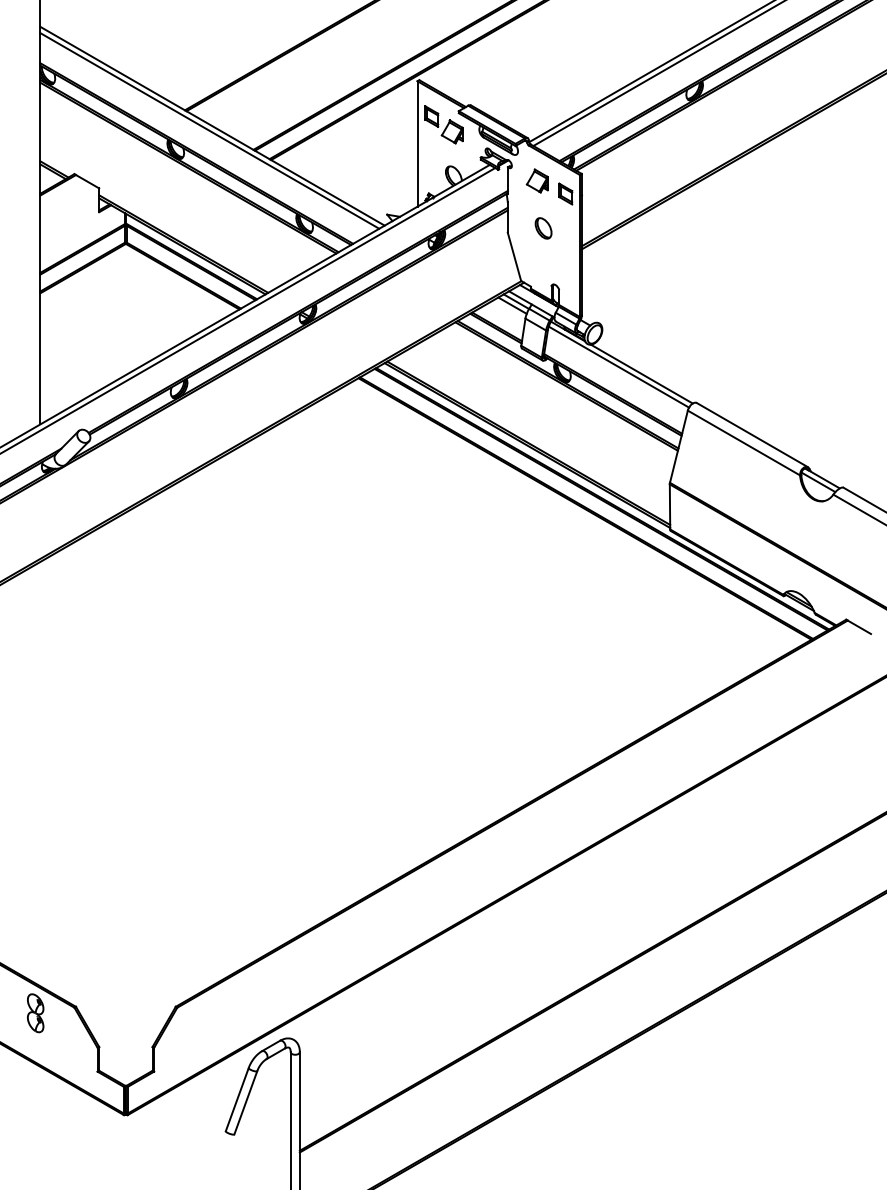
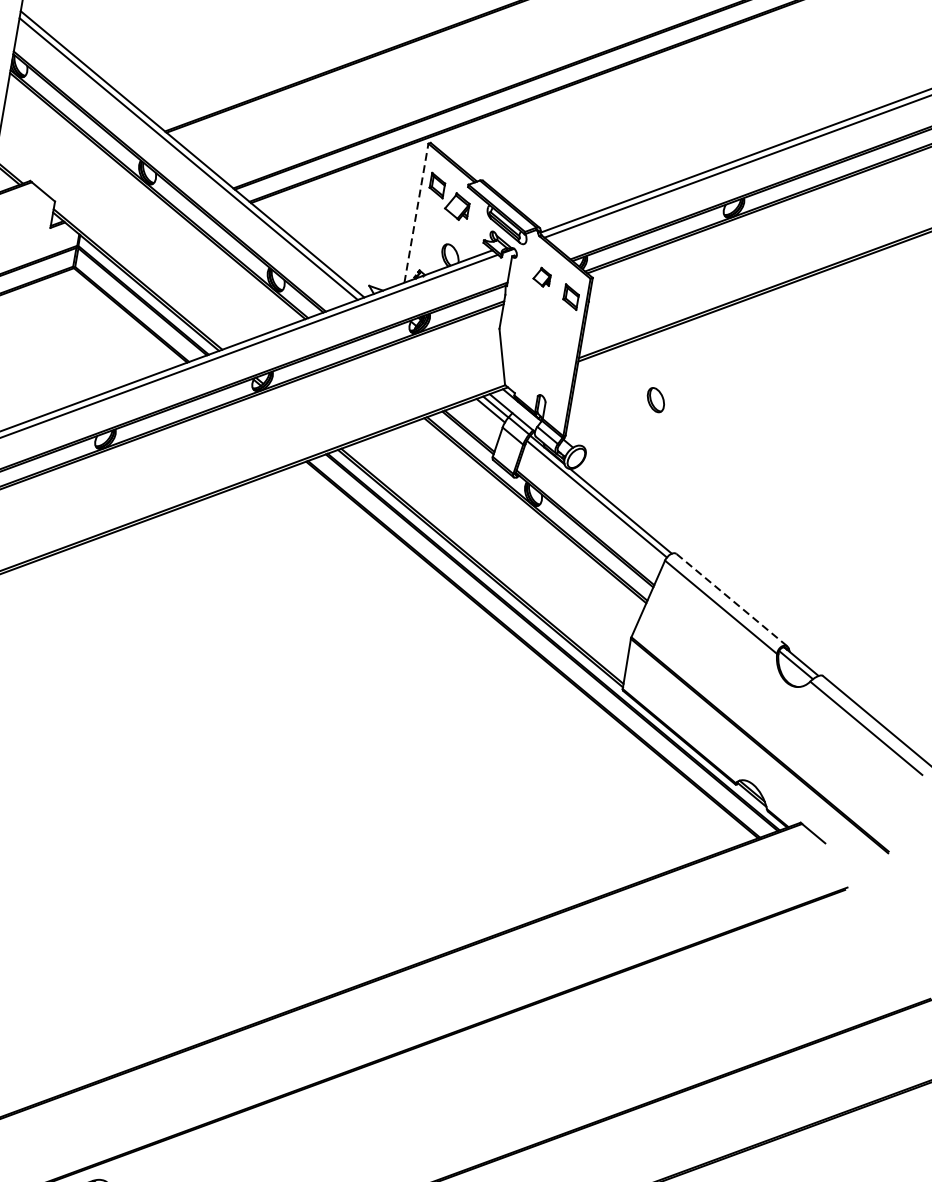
line: (417, 143) -> (416, 212), solid -> dashed
part: (536, 180) -> (541, 276), size x0.7
part: (543, 228) -> (655, 400), moved
line: (751, 434) -> (731, 599), solid -> dashed

